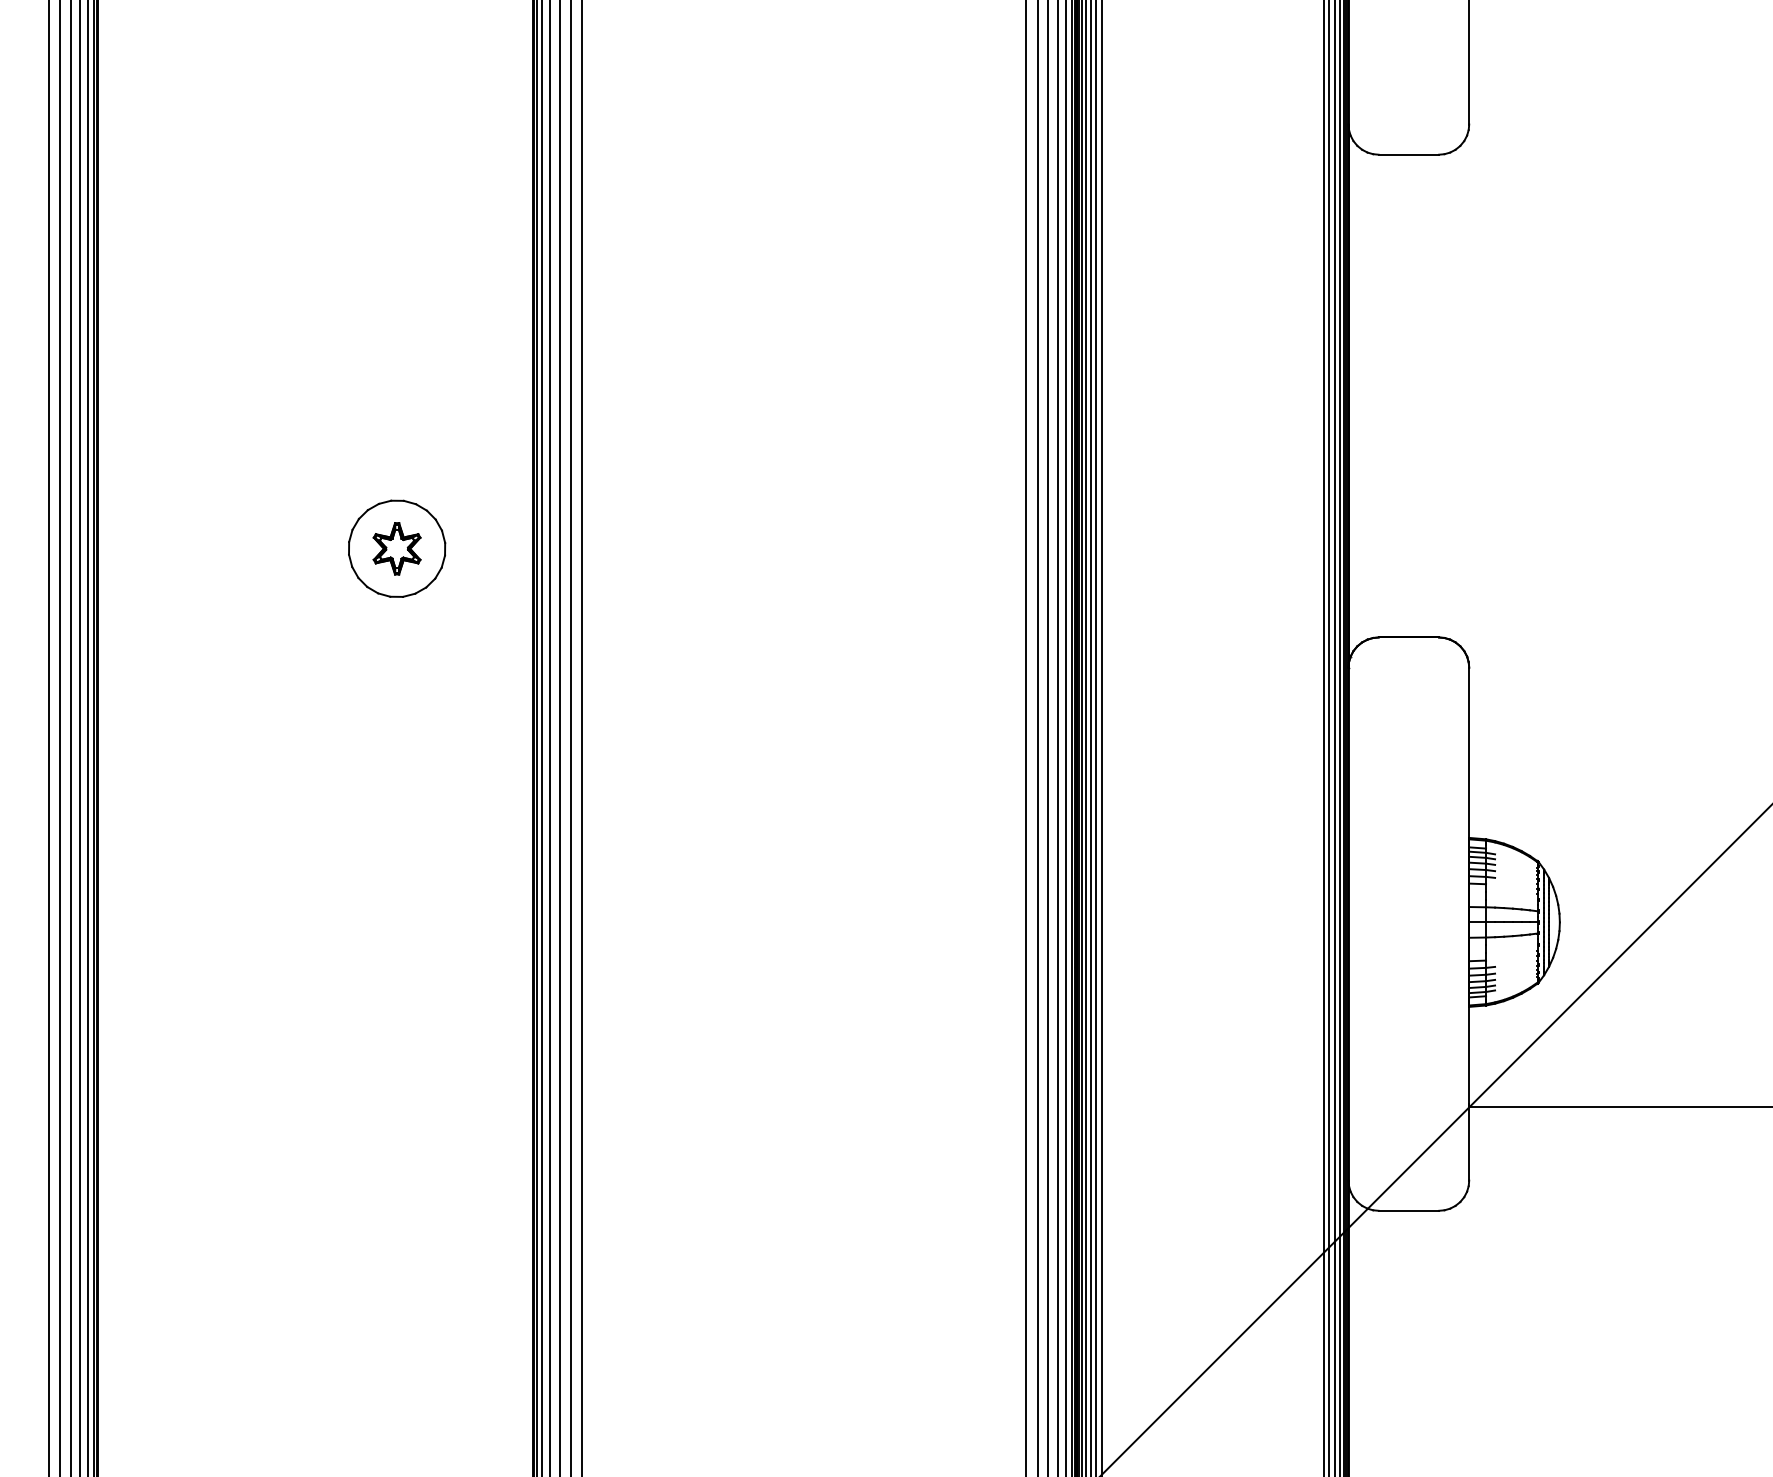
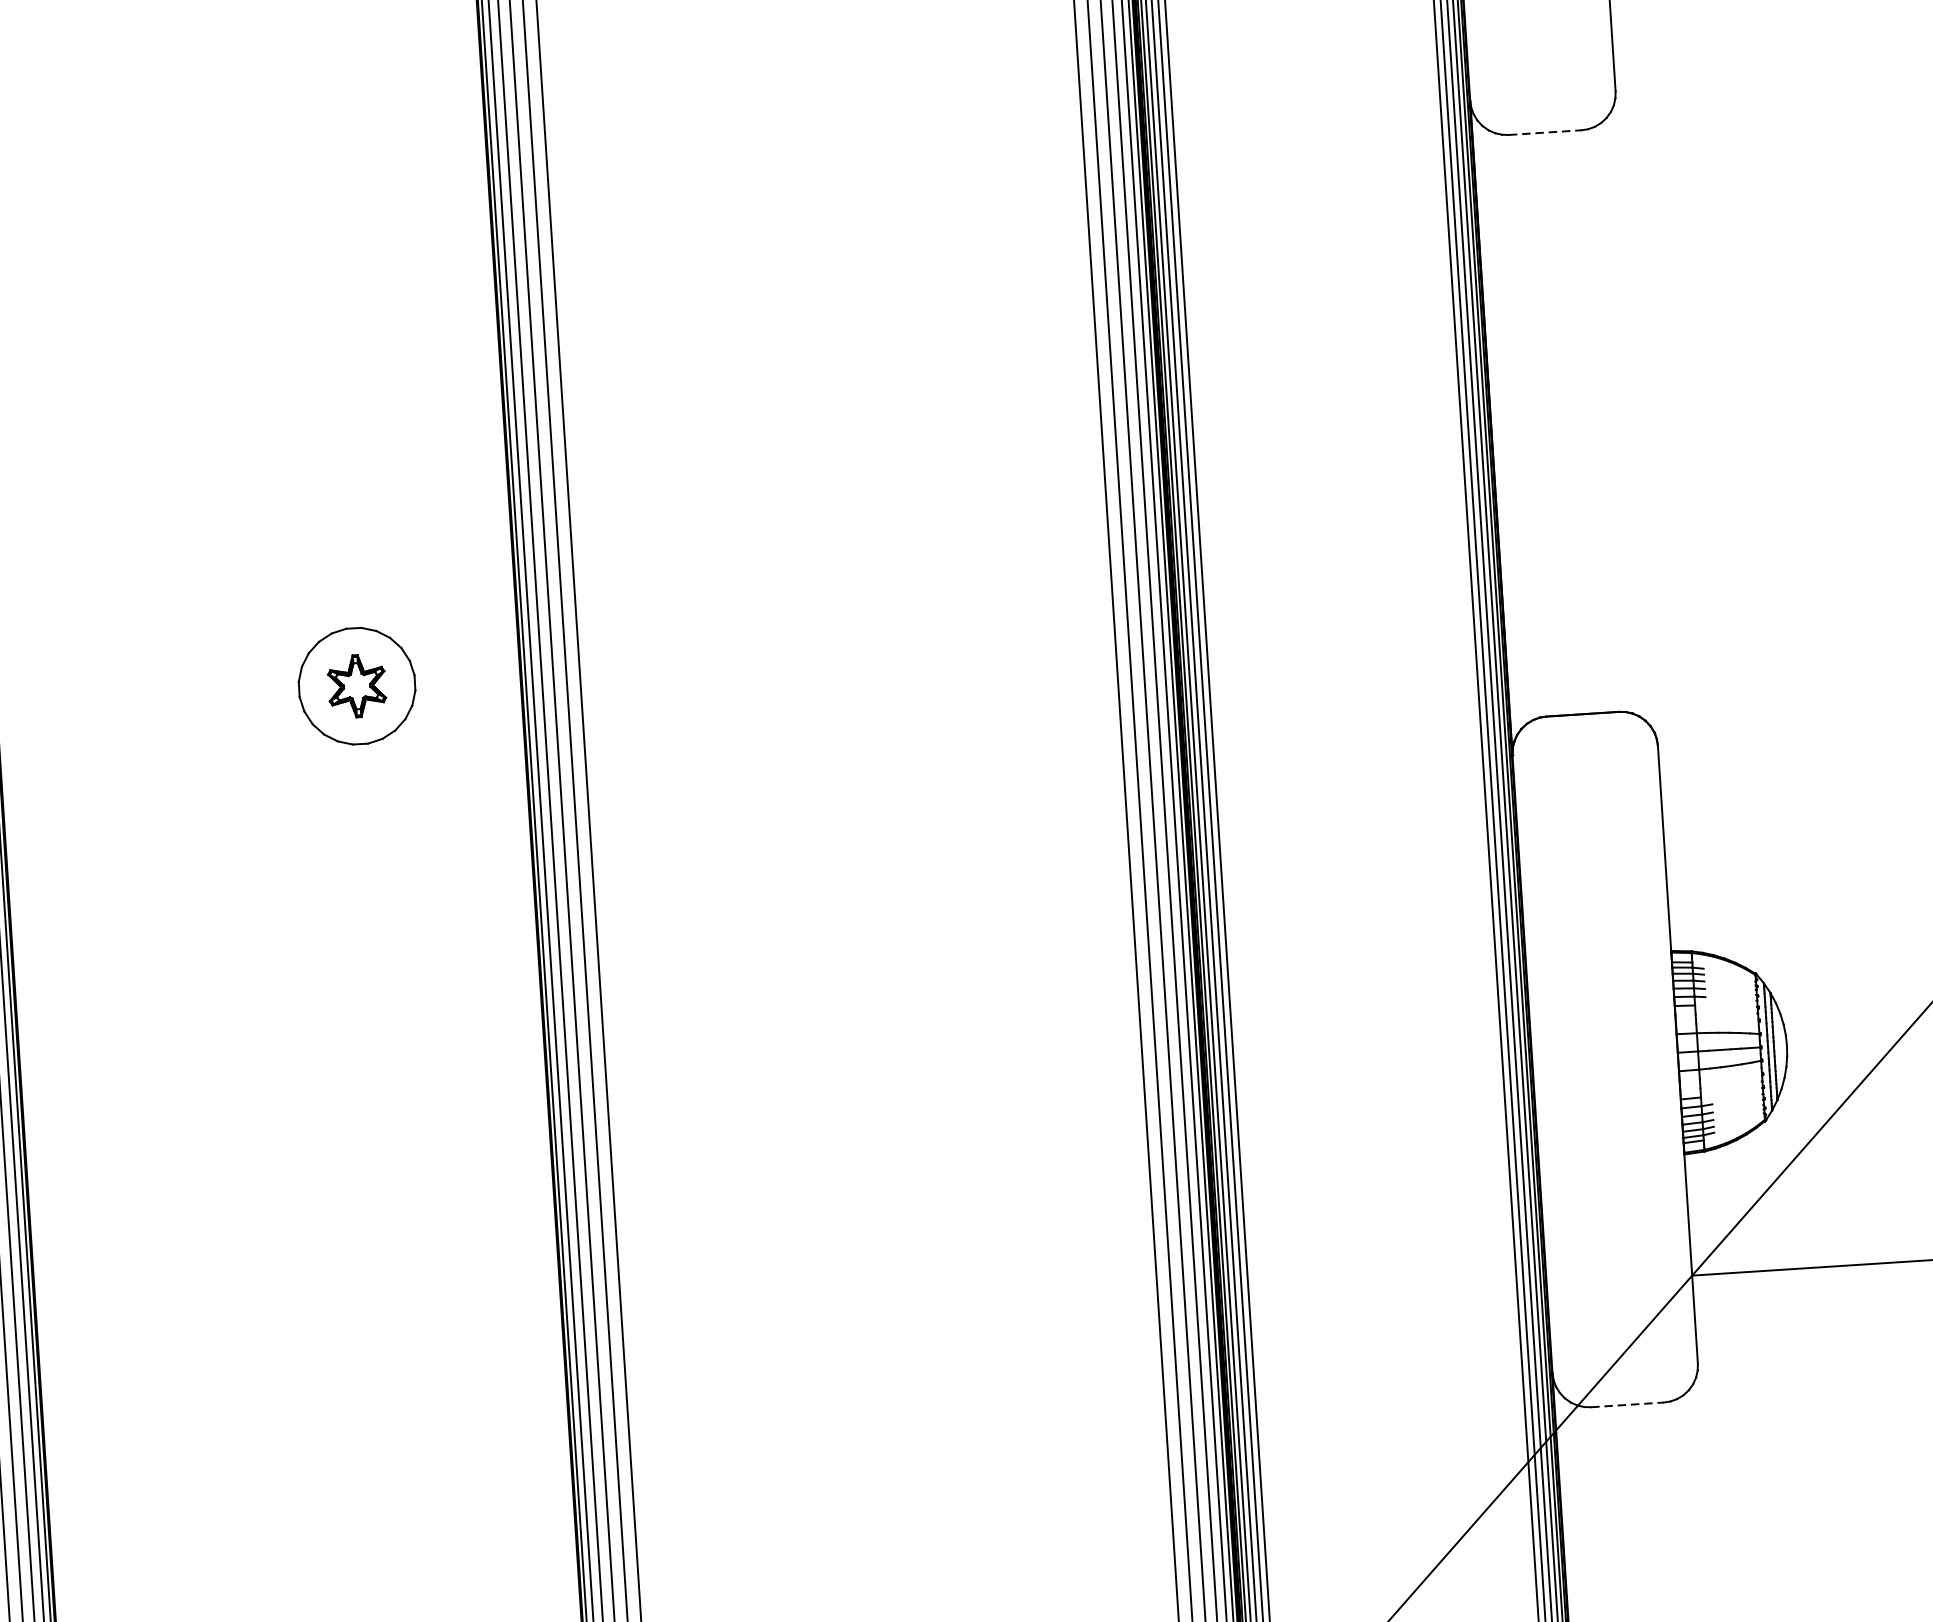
line: (1409, 154) -> (1546, 132), solid -> dashed
line: (1409, 1210) -> (1628, 1404), solid -> dashed

